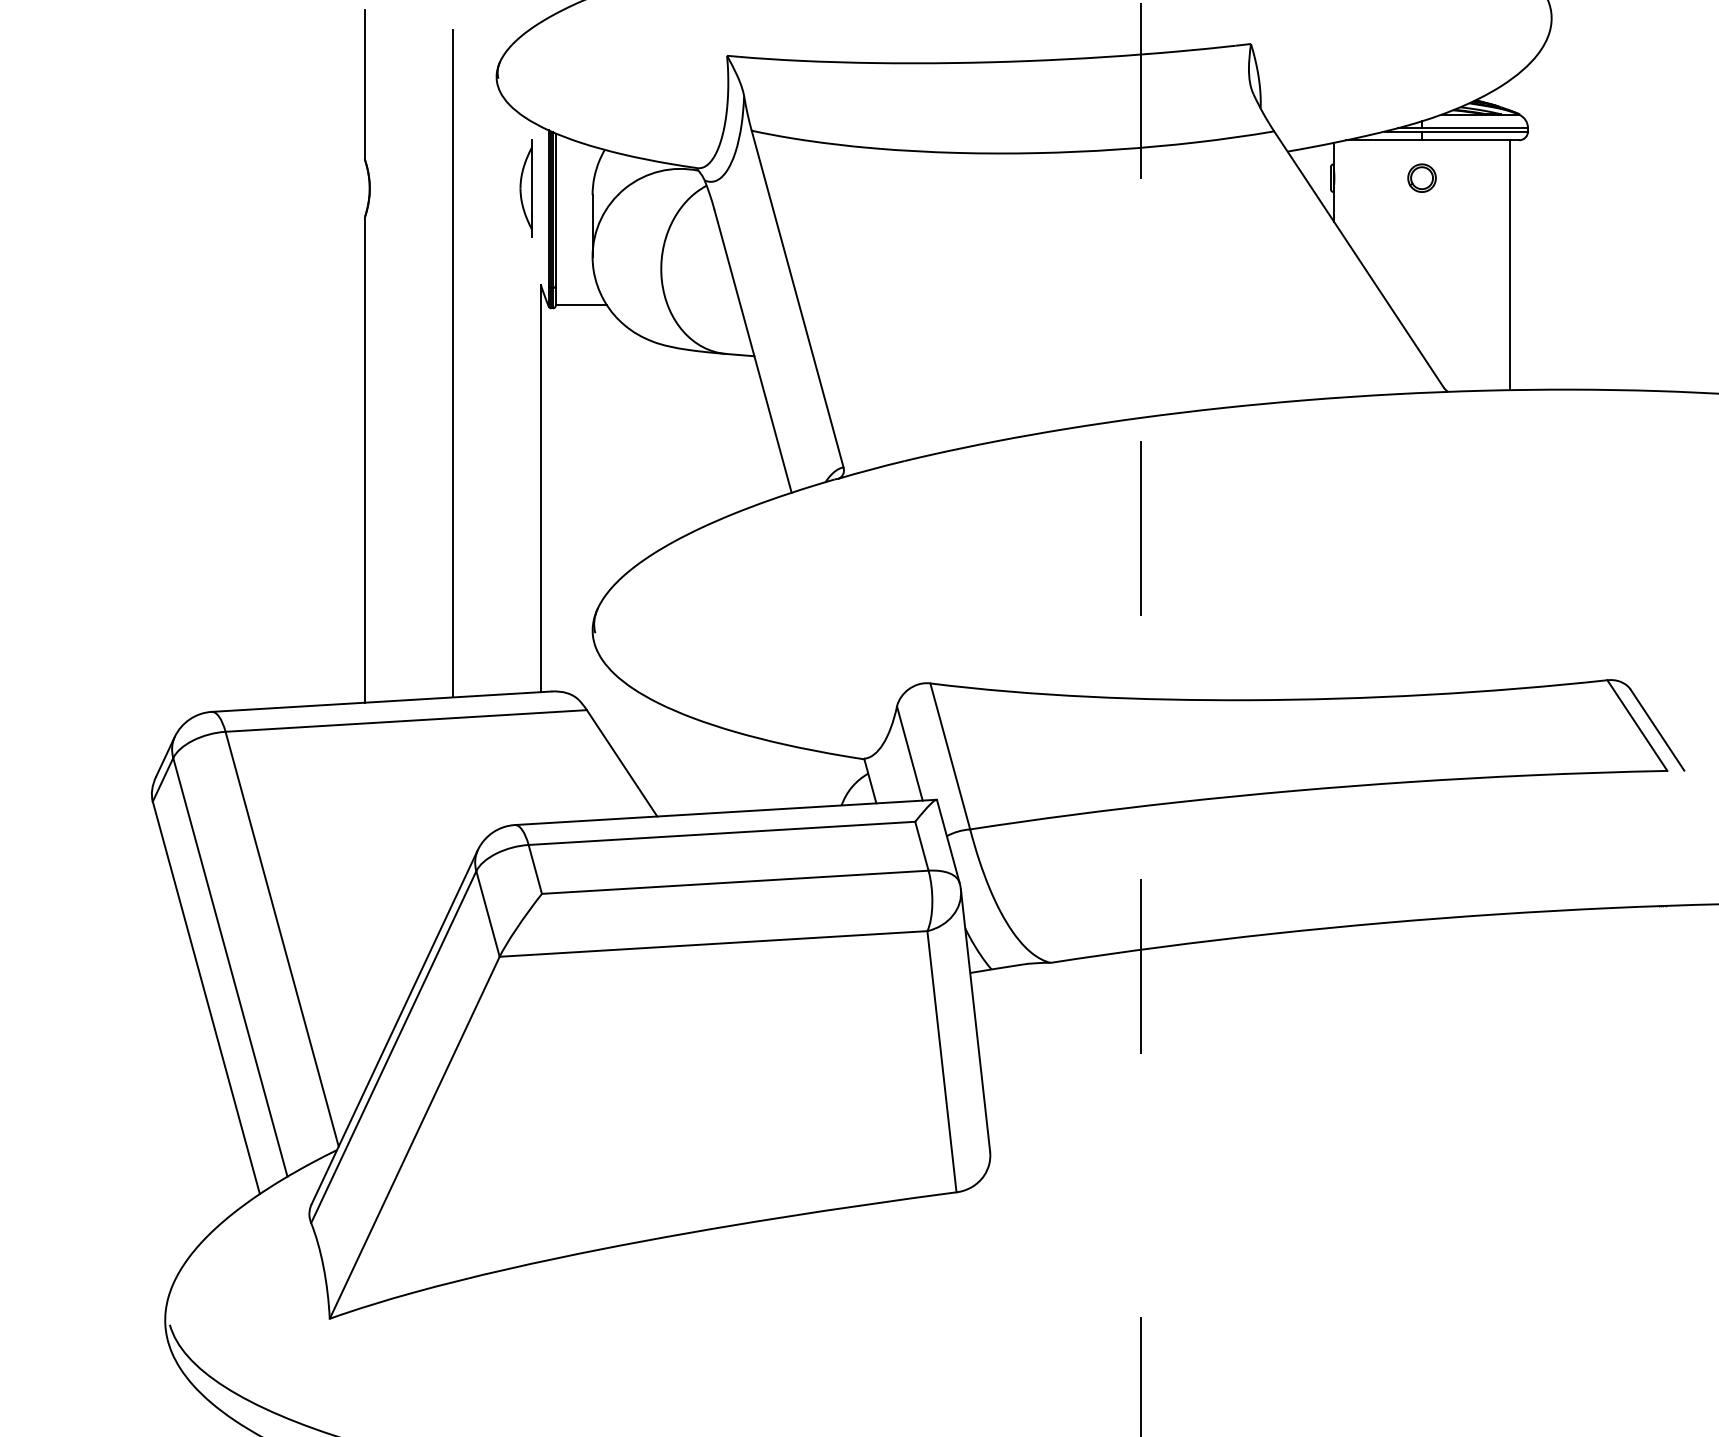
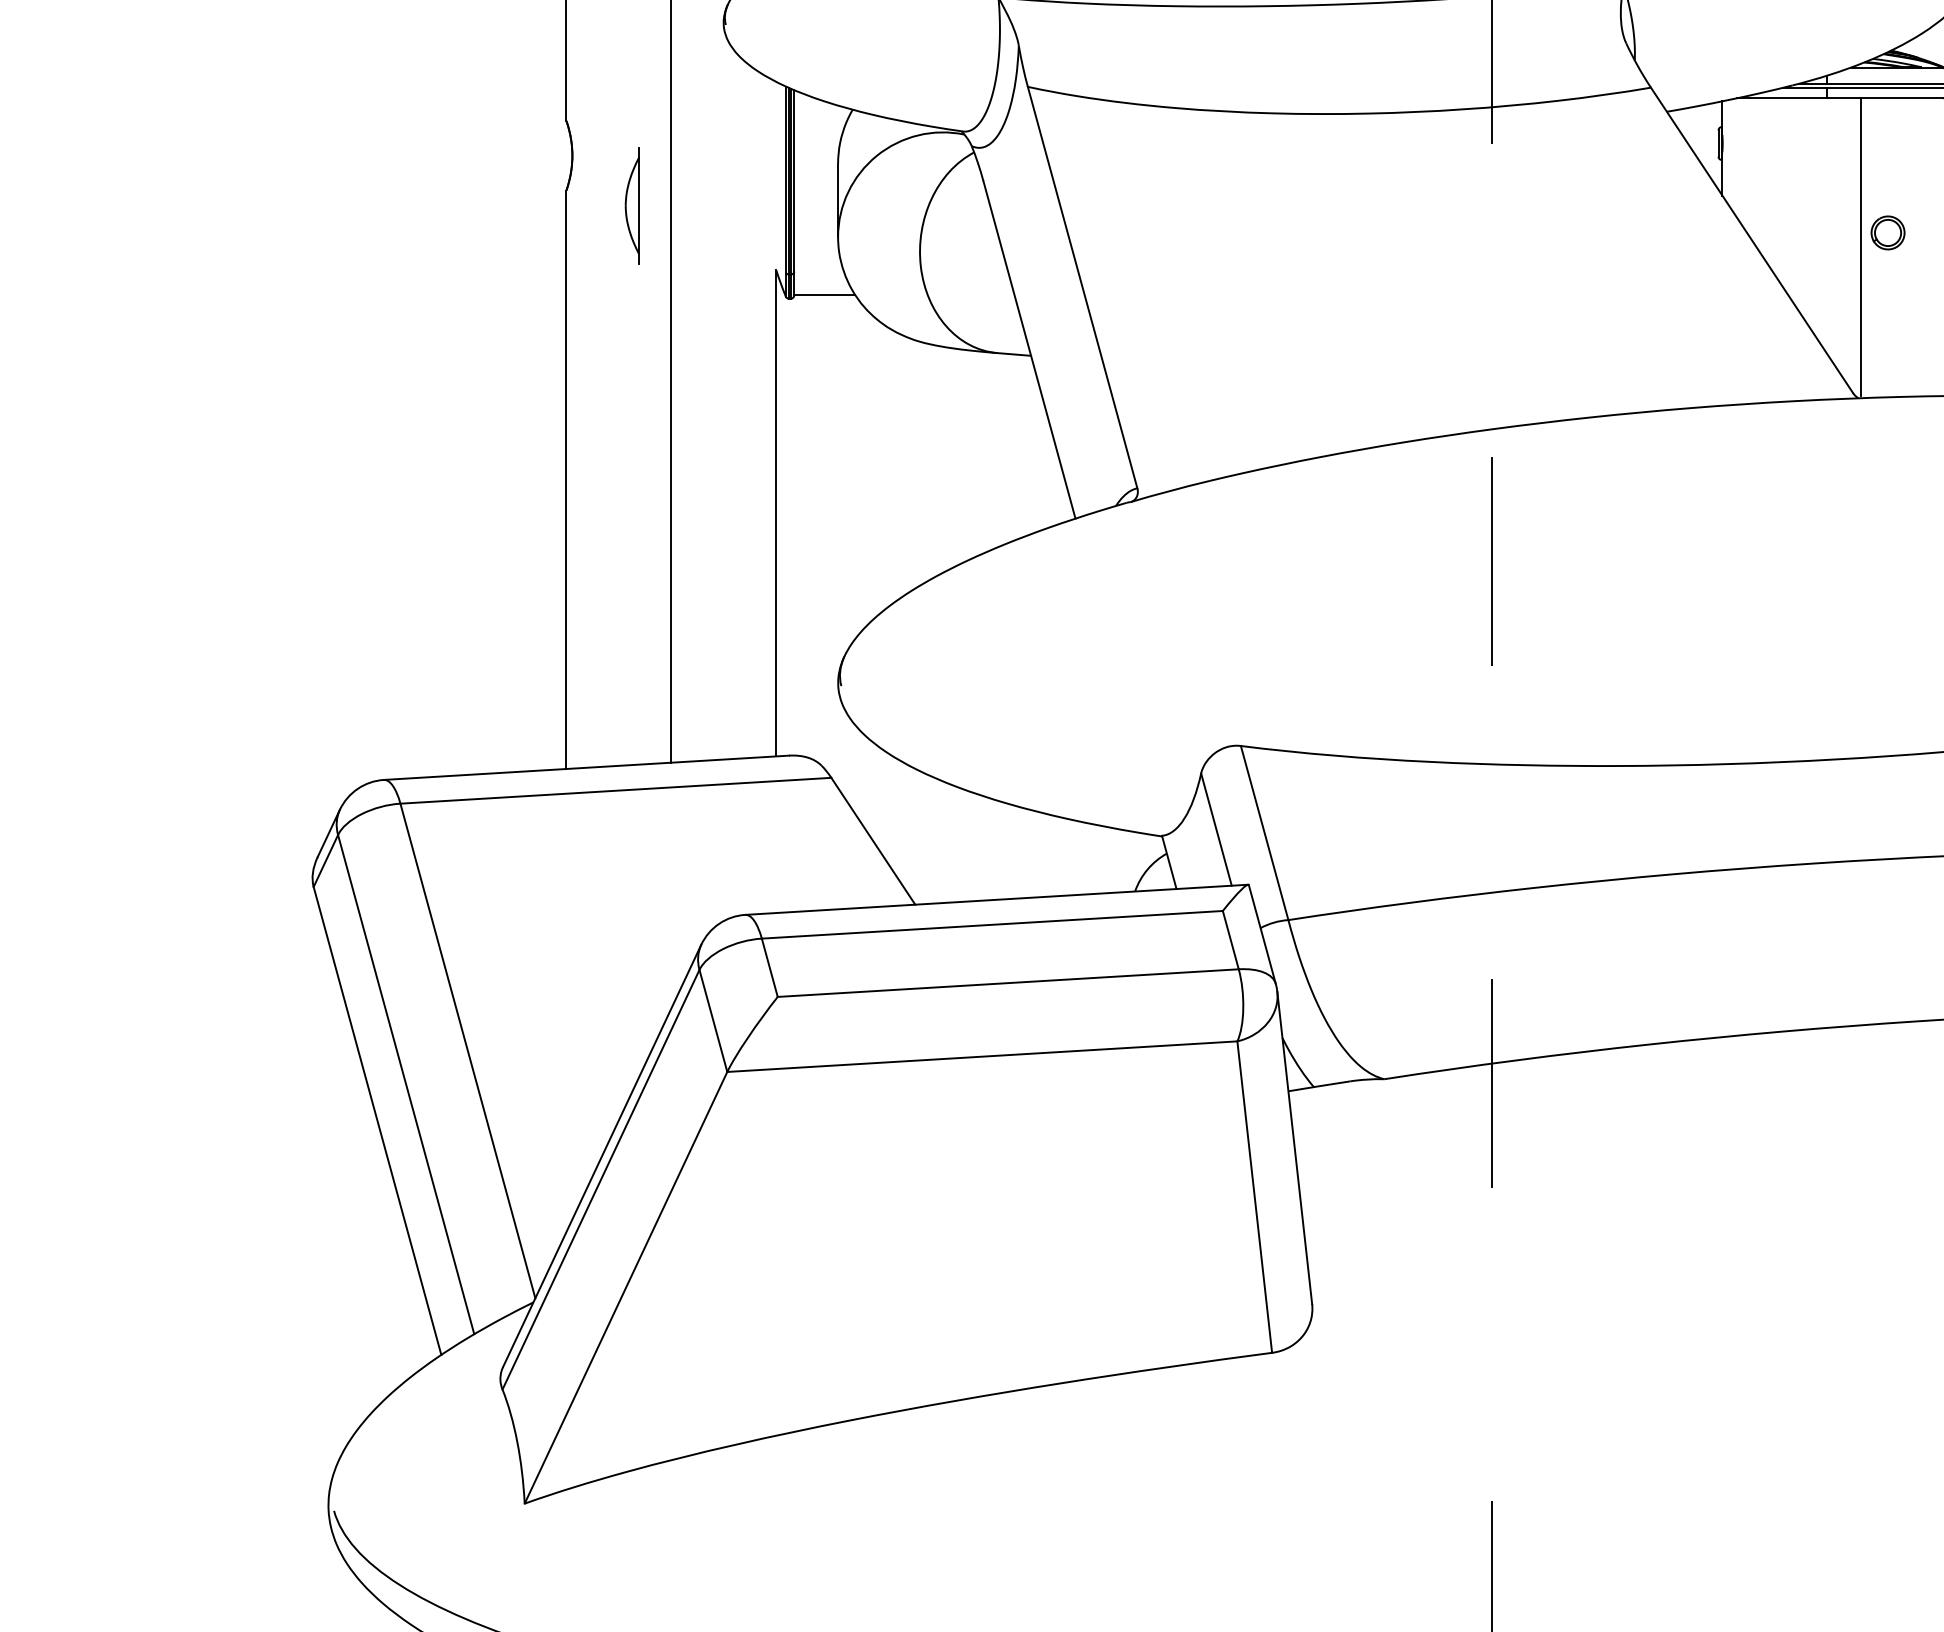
part: (1421, 177) -> (1887, 232), moved
part: (525, 188) -> (631, 205), moved
line: (1510, 265) -> (1861, 247), moved

